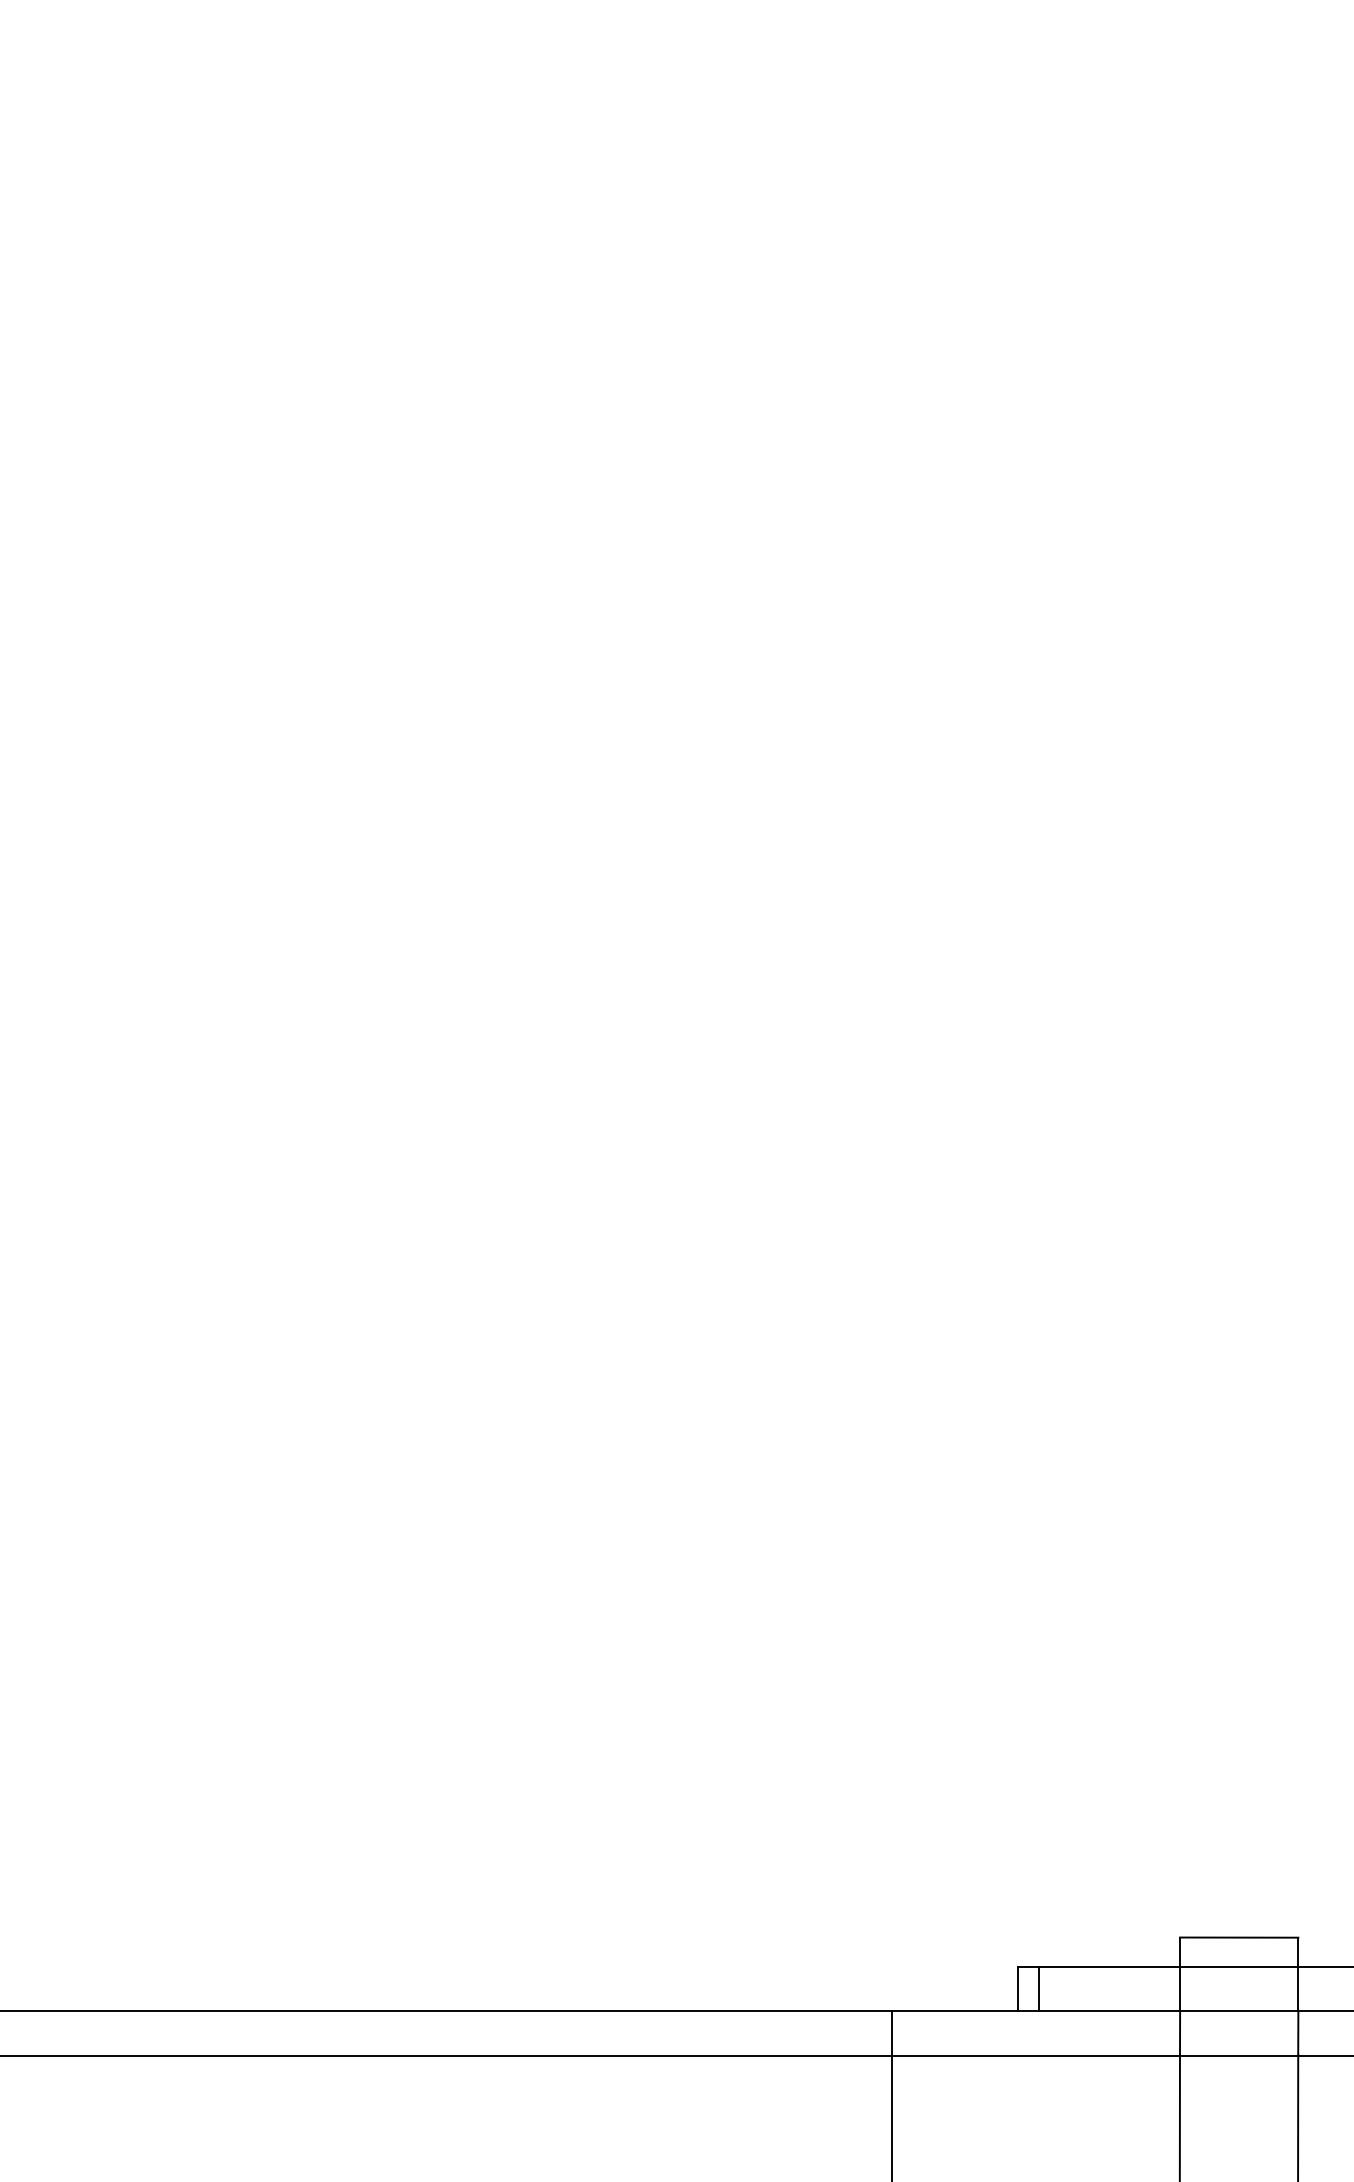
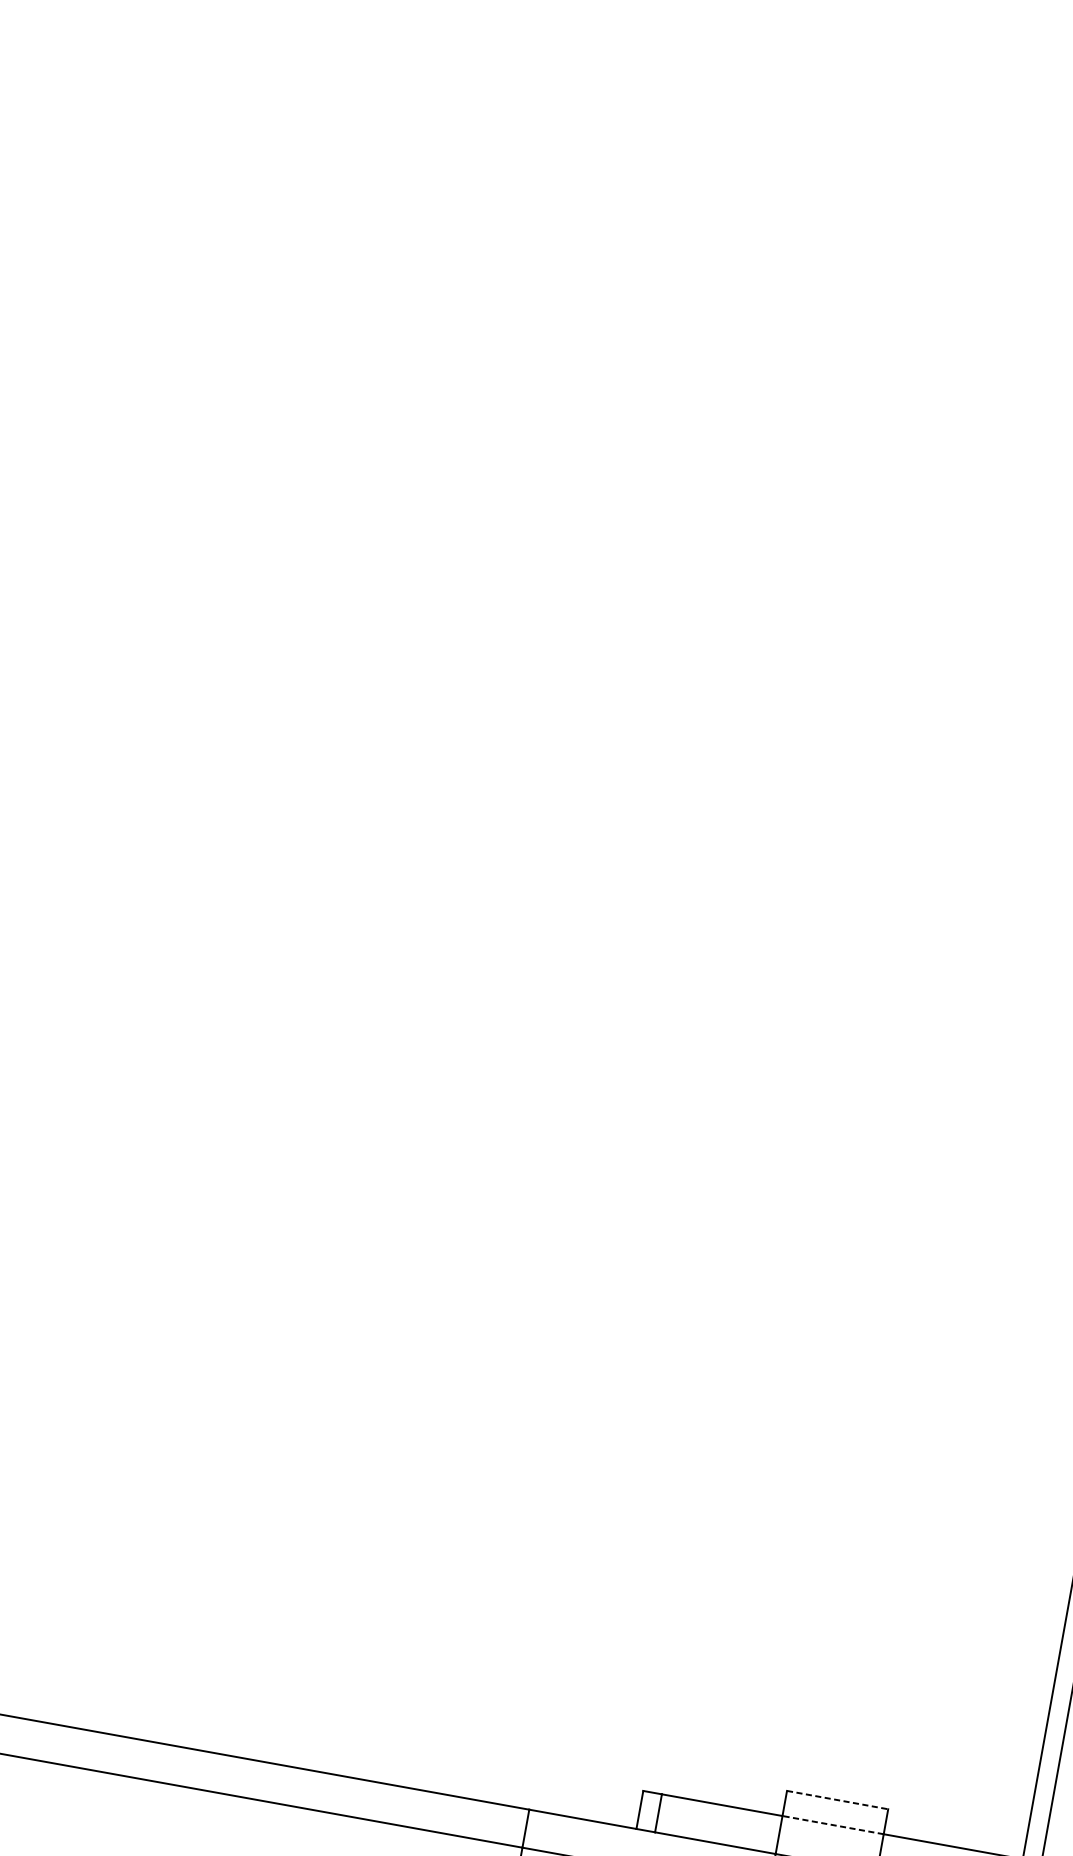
line: (1239, 1937) -> (837, 1800), solid -> dashed
line: (1238, 1966) -> (832, 1824), solid -> dashed

